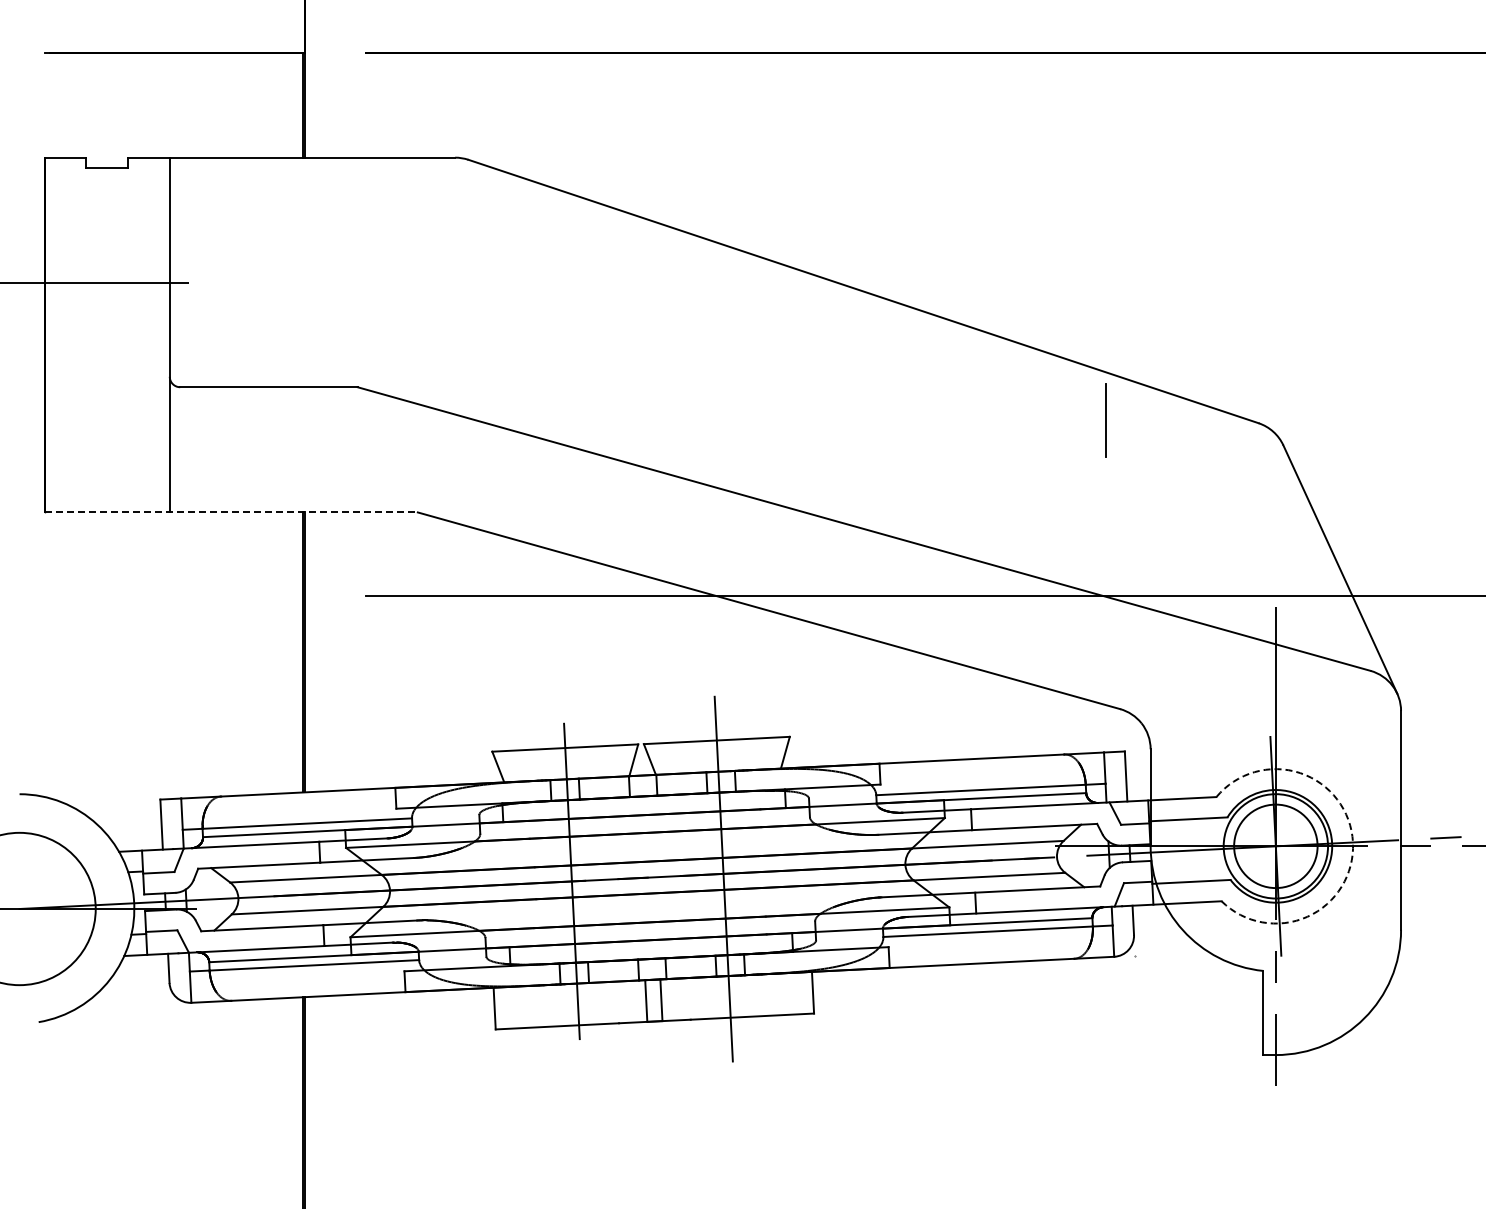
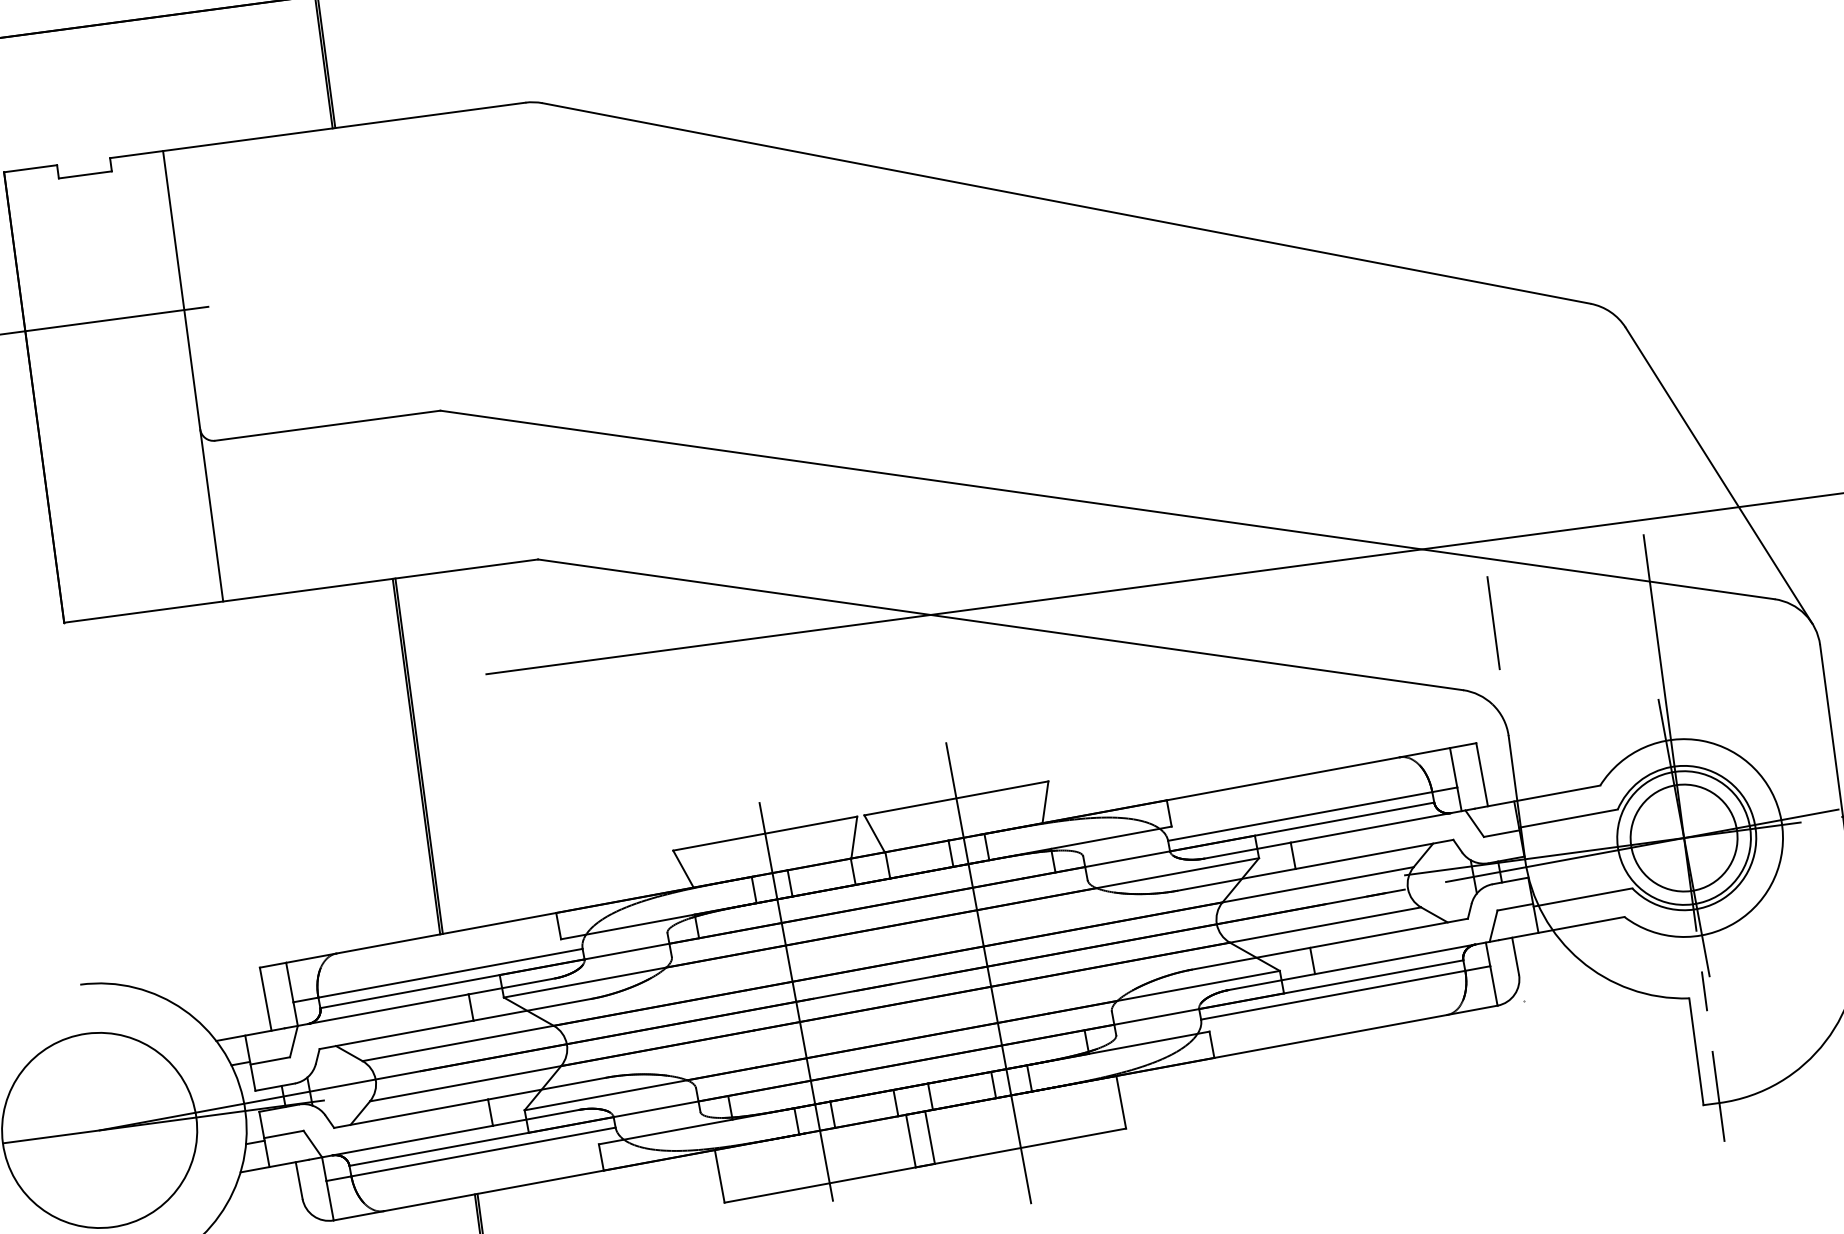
line: (1105, 420) -> (1493, 623), moved
line: (231, 512) -> (301, 591), dashed -> solid
arc: (1352, 842) -> (1780, 820), dashed -> solid

